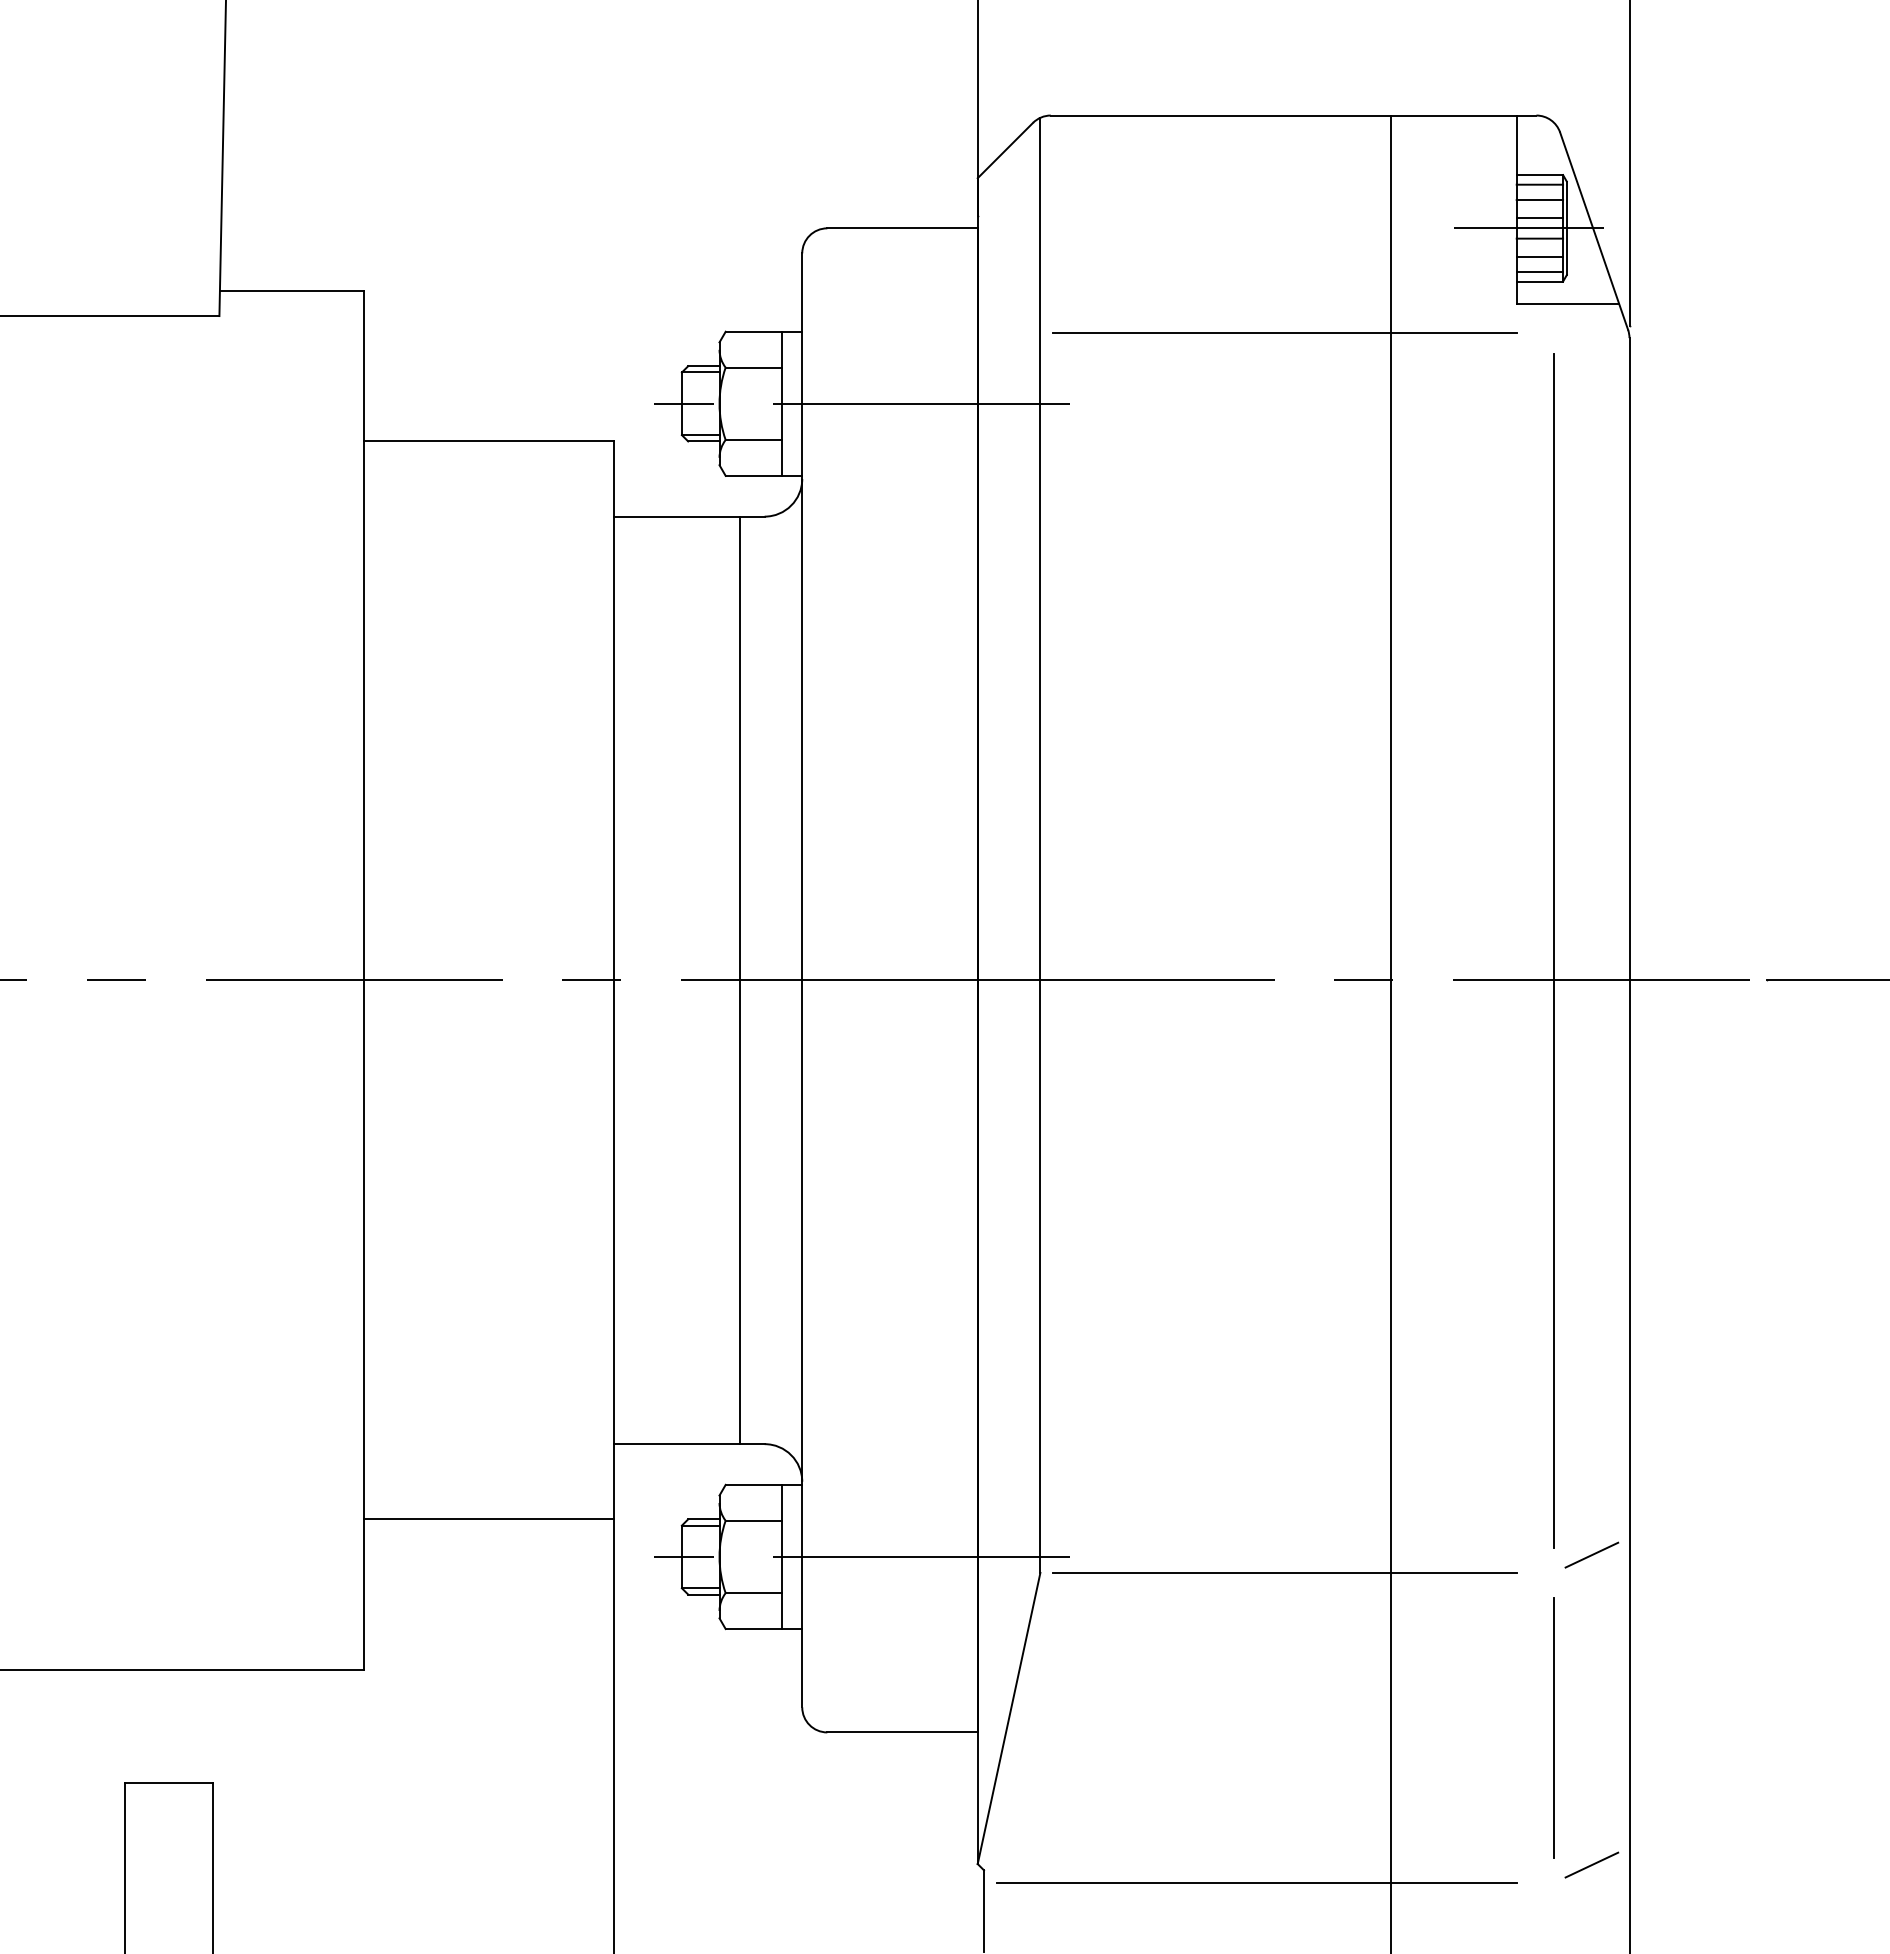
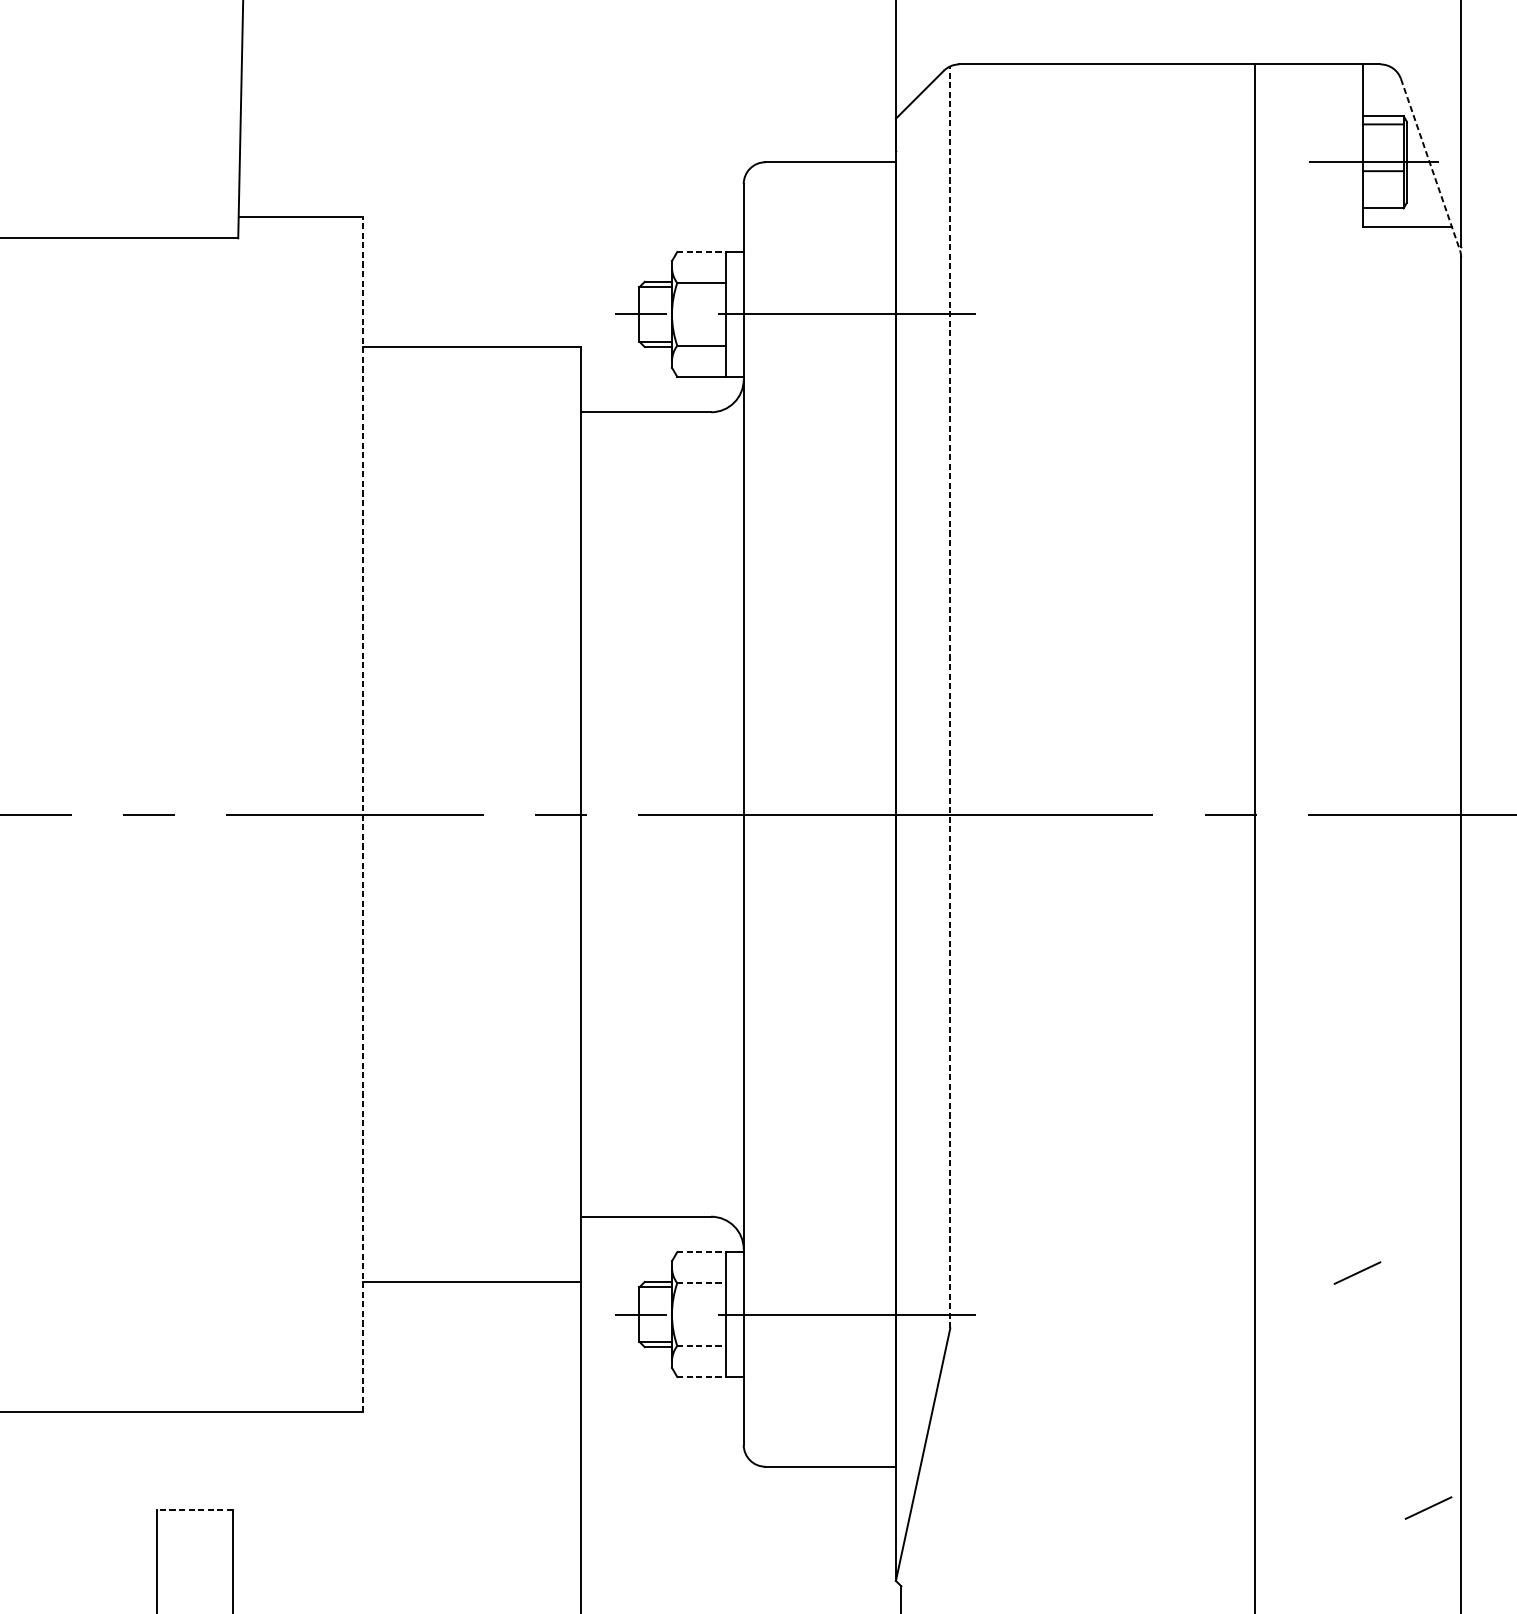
line: (1539, 200) -> (1383, 138), removed
line: (1539, 218) -> (1383, 153), removed
line: (1594, 231) -> (1430, 164), solid -> dashed
line: (1539, 256) -> (1383, 186), removed
line: (1539, 271) -> (1383, 199), removed
line: (754, 331) -> (702, 251), solid -> dashed
line: (1284, 332) -> (1161, 252), removed
line: (1040, 845) -> (950, 697), solid -> dashed
line: (1554, 950) -> (1396, 788), removed
line: (363, 979) -> (363, 813), solid -> dashed
line: (739, 980) -> (689, 814), removed
line: (754, 1484) -> (702, 1251), solid -> dashed
line: (754, 1520) -> (702, 1282), solid -> dashed
line: (1591, 1554) -> (1357, 1272), moved
line: (1284, 1572) -> (1161, 1328), removed
line: (754, 1593) -> (702, 1346), solid -> dashed
line: (754, 1629) -> (702, 1377), solid -> dashed
line: (1554, 1727) -> (1396, 1462), removed
line: (169, 1782) -> (194, 1510), solid -> dashed
line: (1591, 1864) -> (1428, 1507), moved
line: (1256, 1882) -> (1137, 1596), removed

